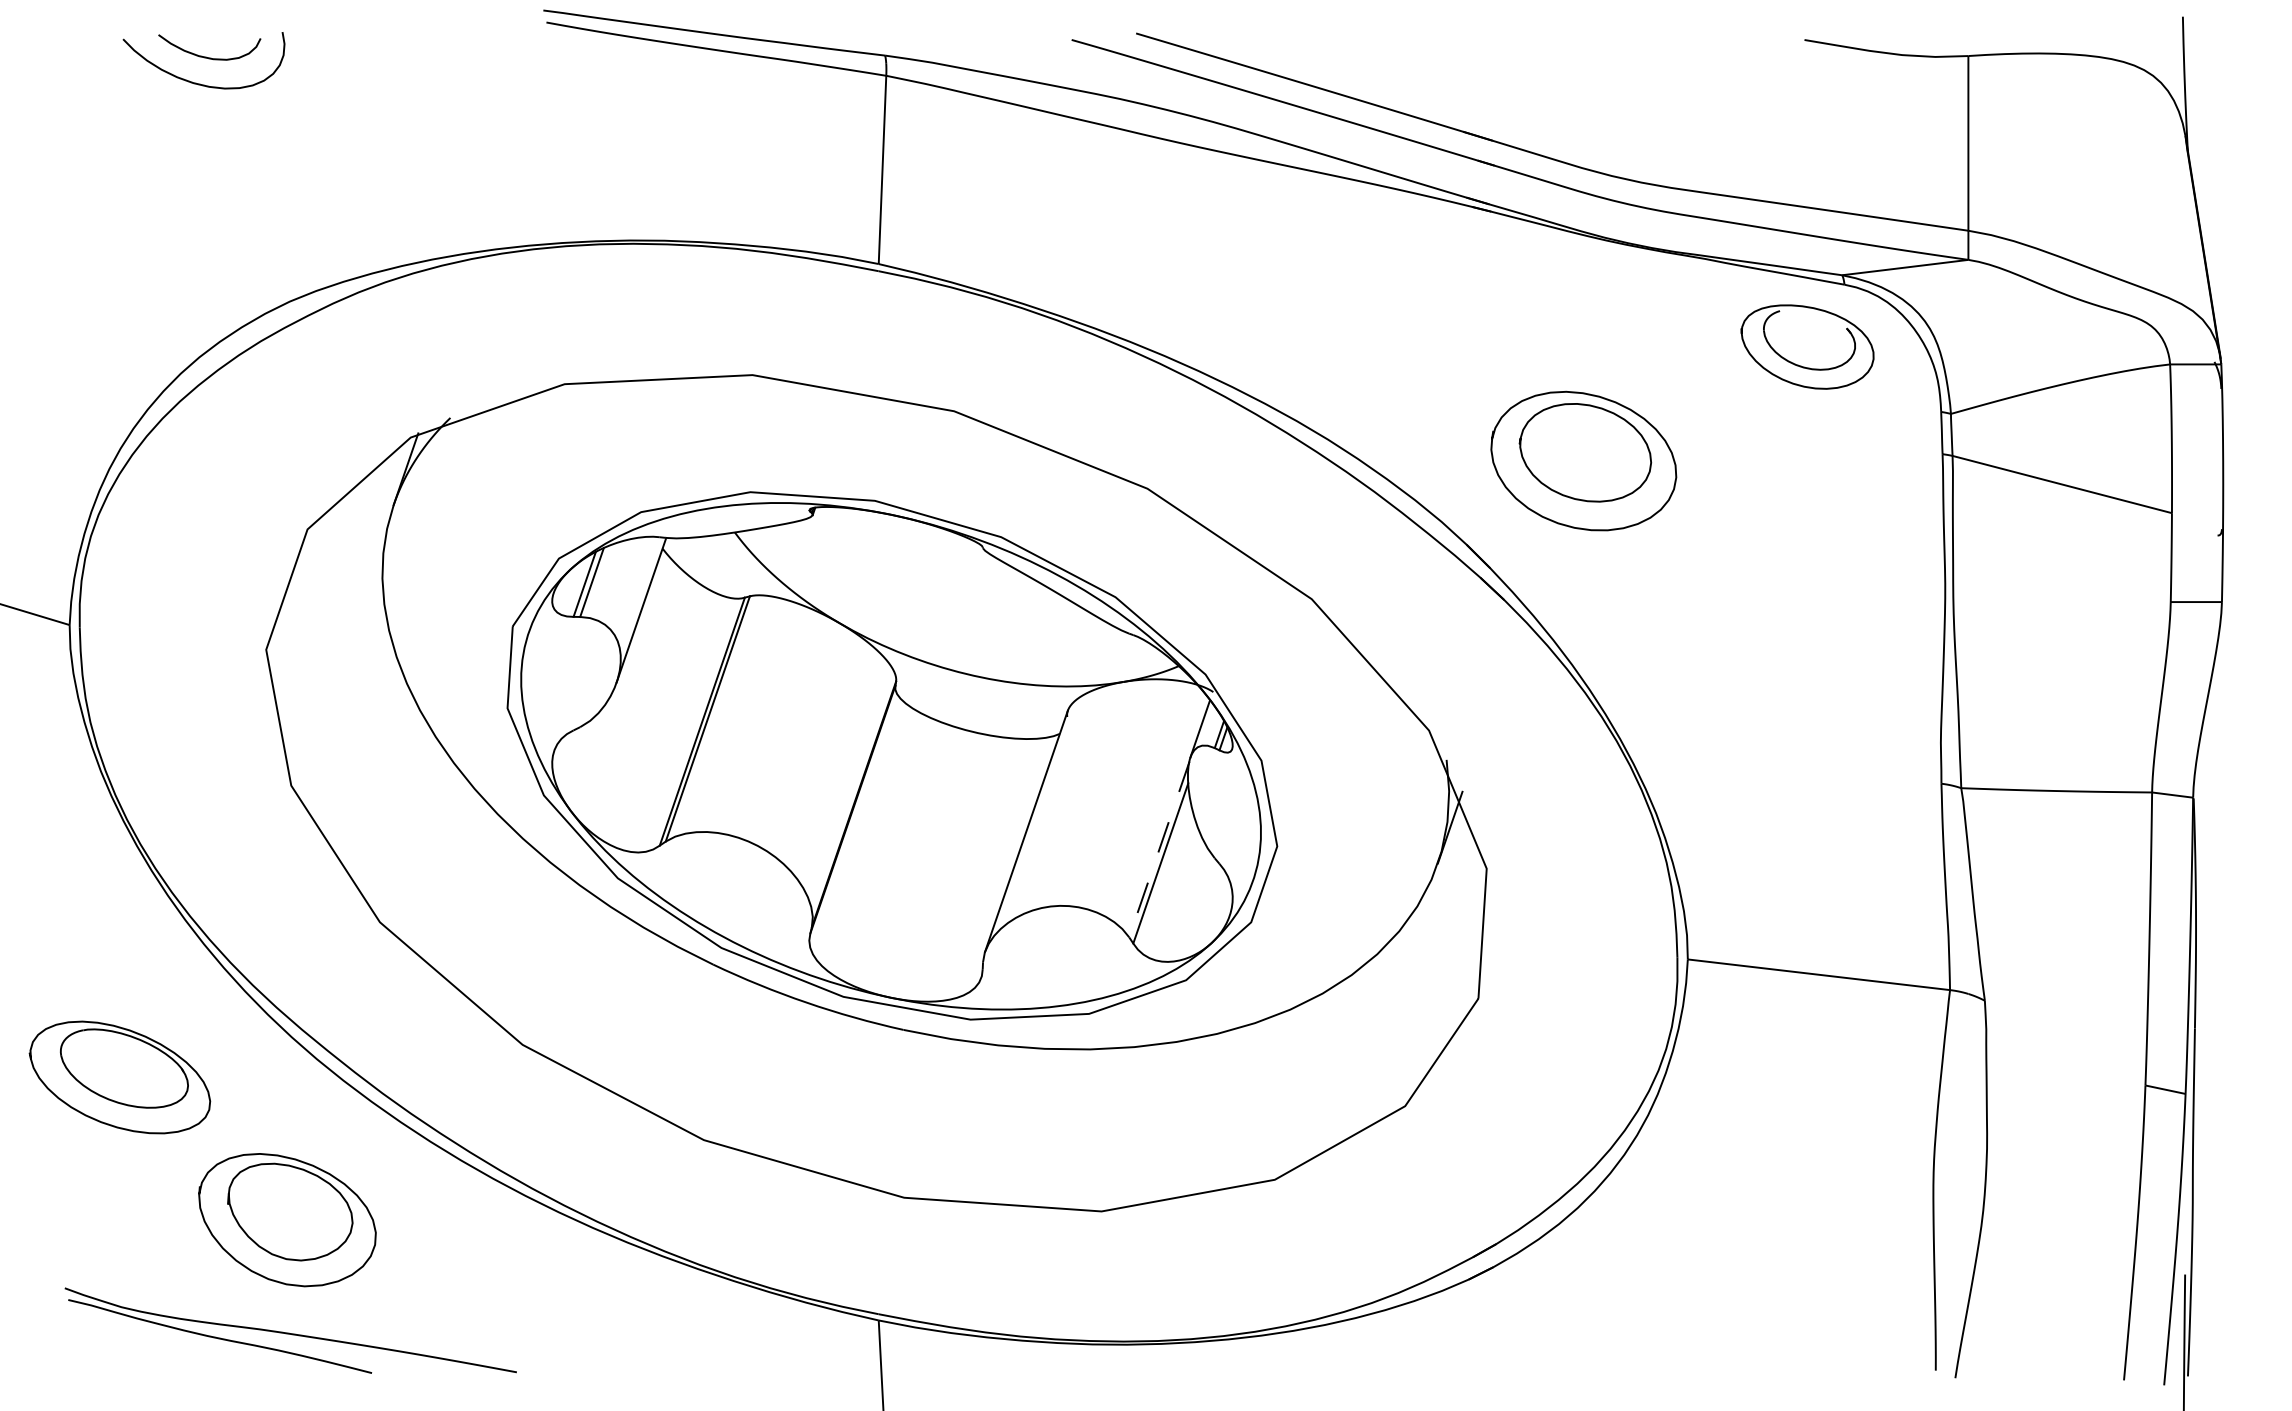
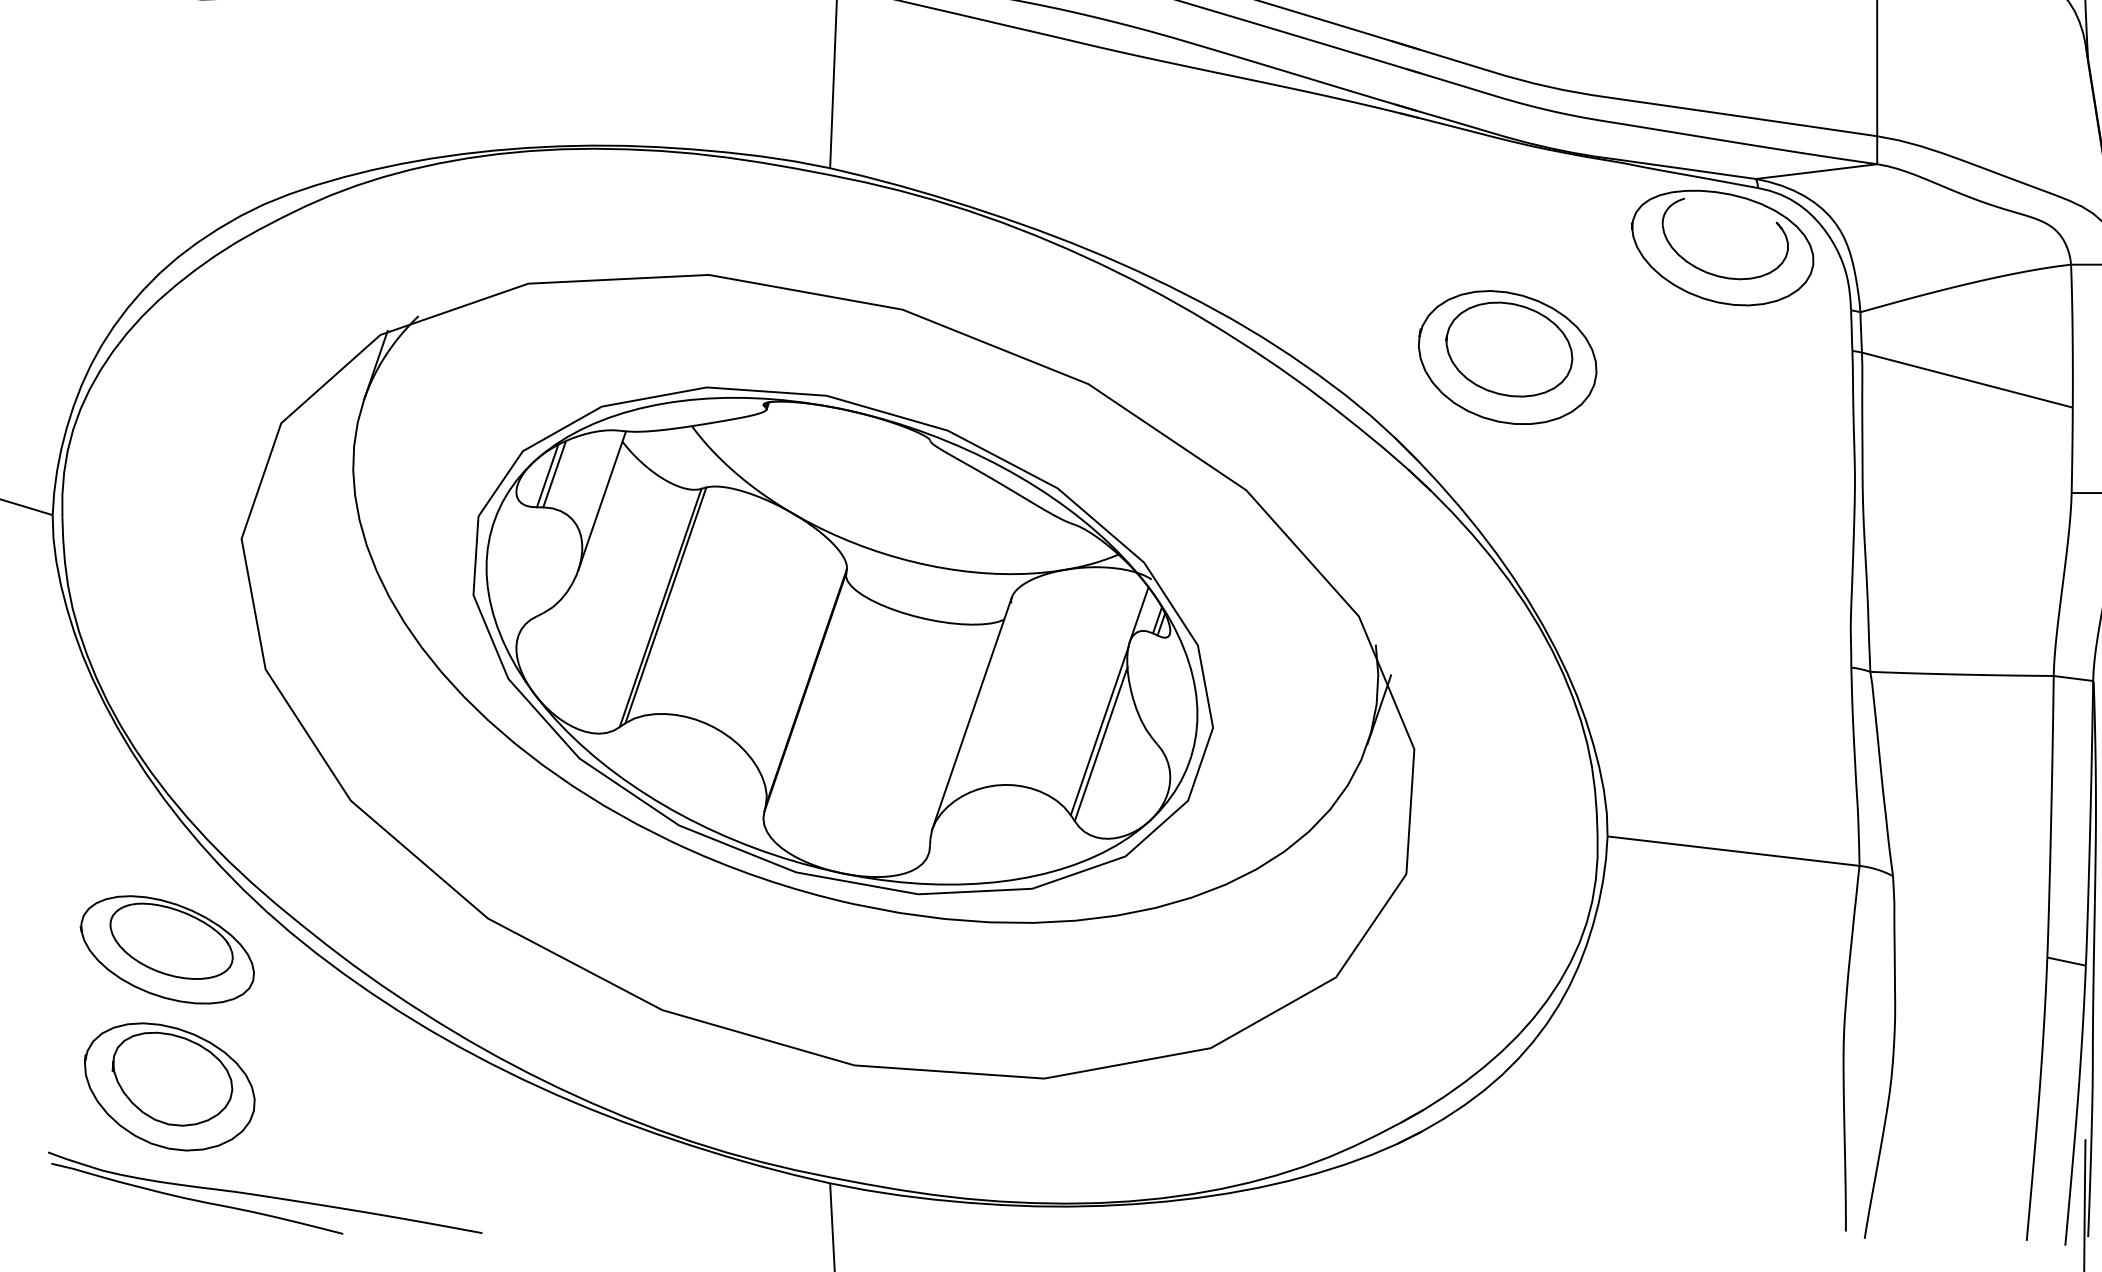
part: (1807, 346) -> (1722, 247), size x1.43
line: (1159, 849) -> (1099, 730), dashed -> solid
part: (119, 1077) -> (166, 949), moved
part: (287, 1220) -> (169, 1087), moved

